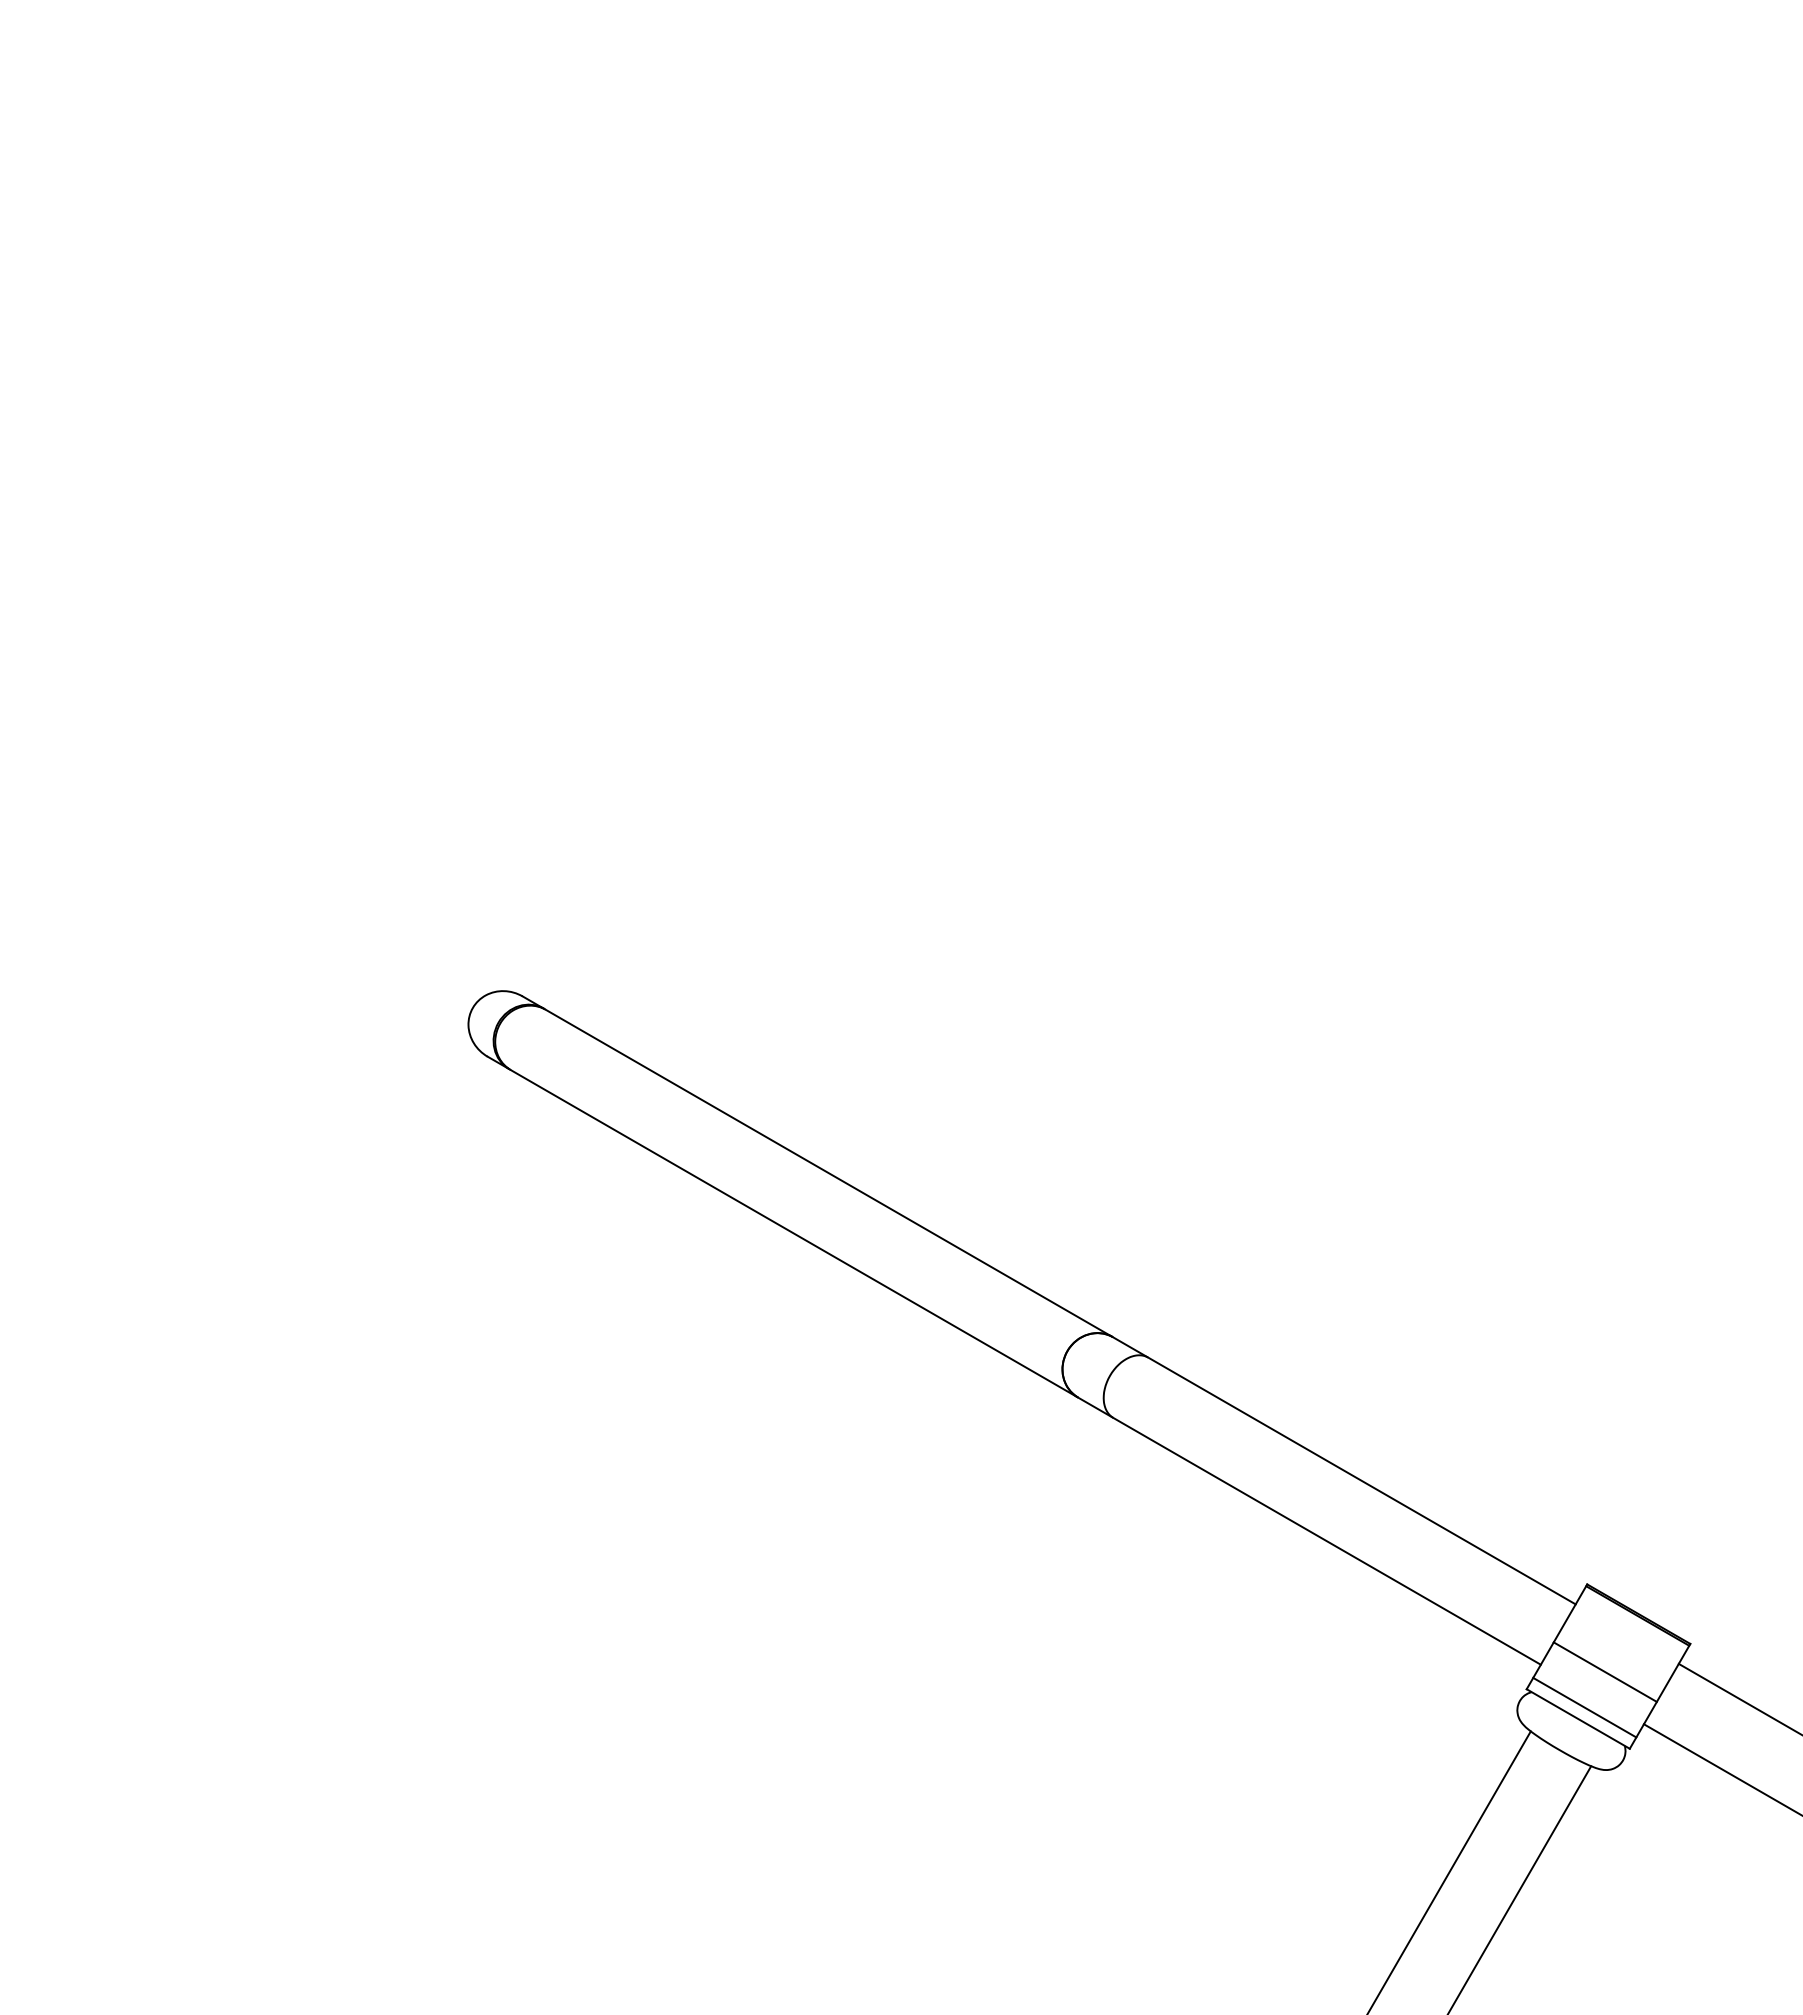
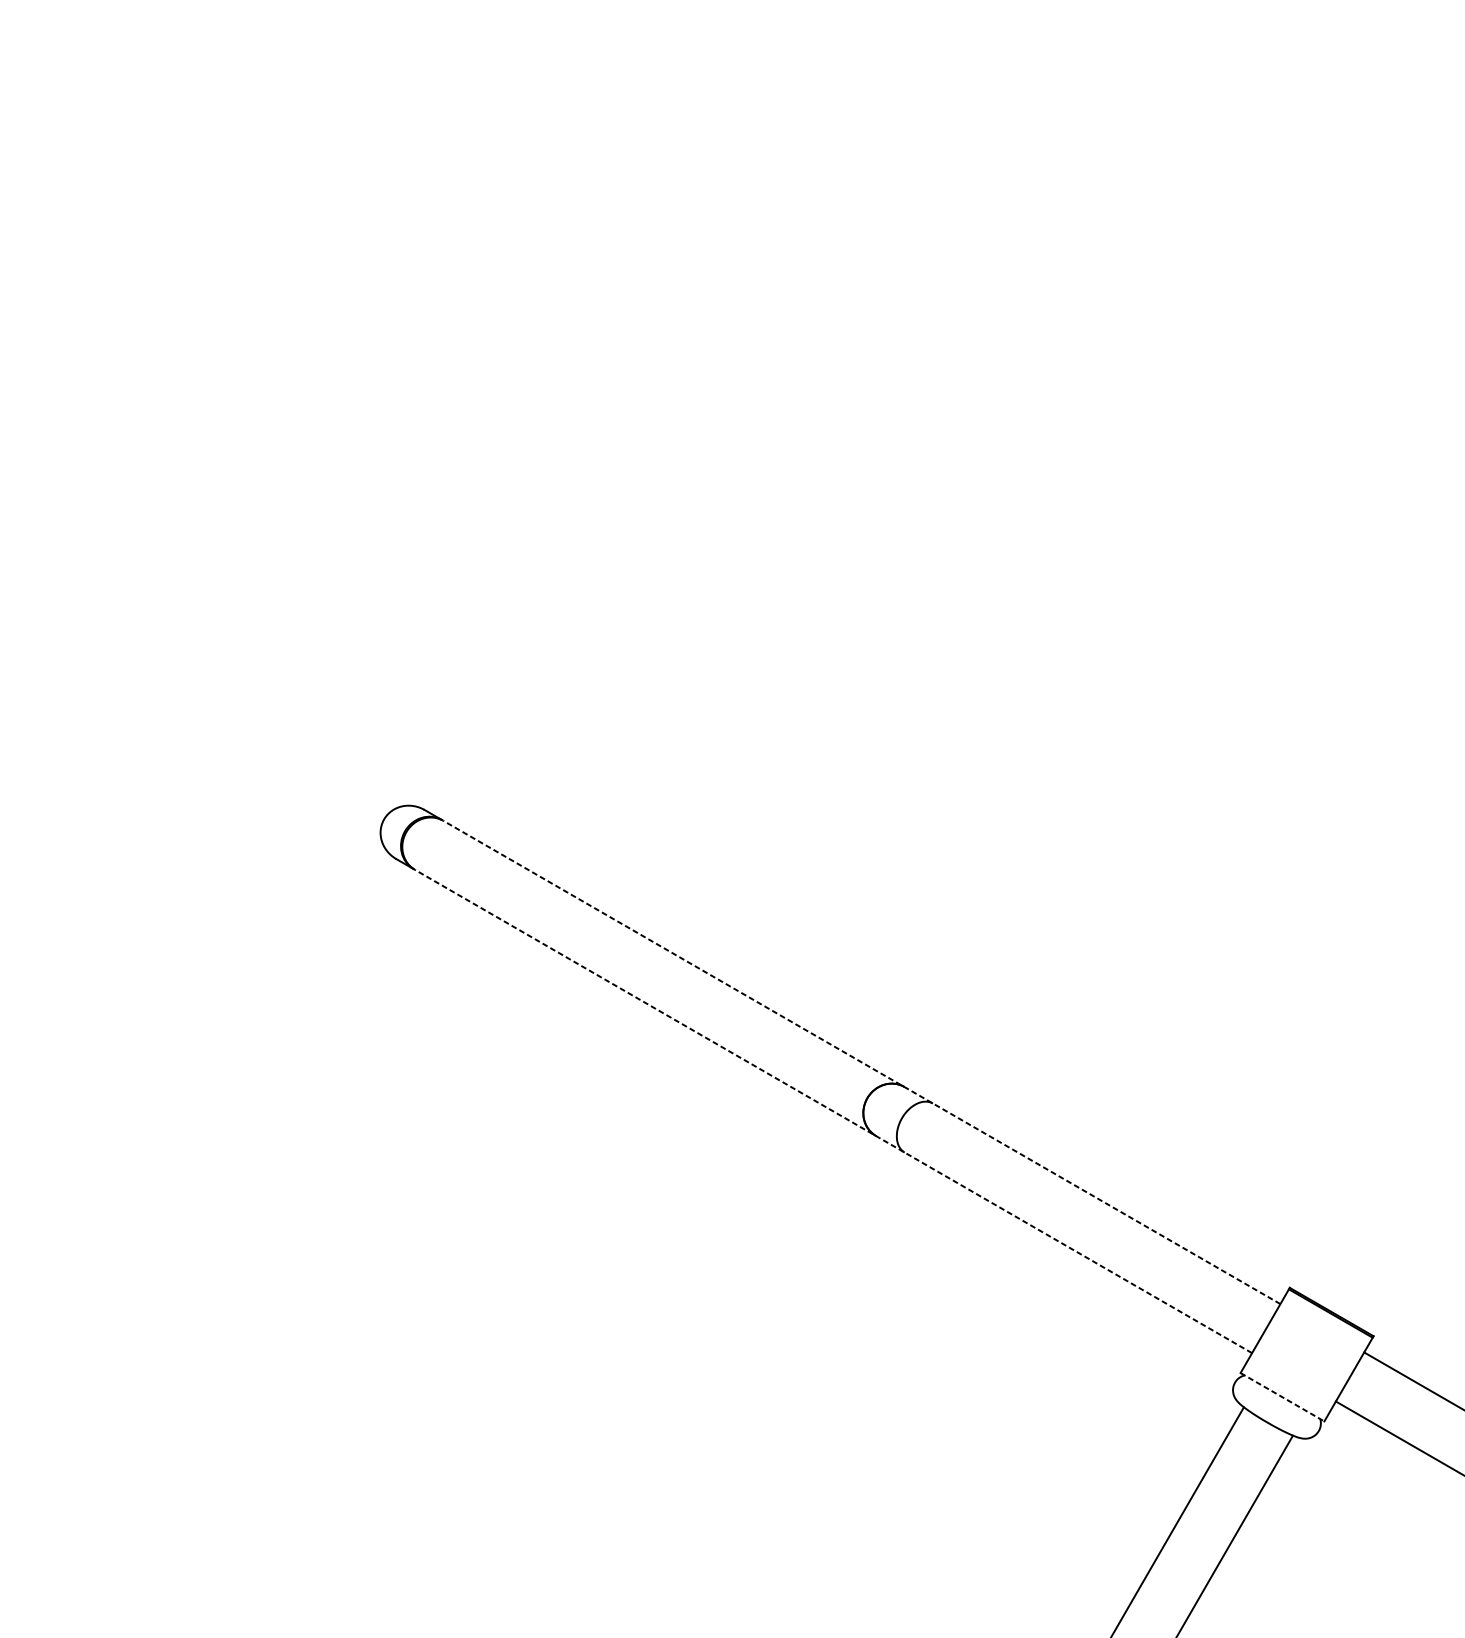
line: (1060, 1307) -> (861, 1062), solid -> dashed
line: (1025, 1367) -> (833, 1111), solid -> dashed
line: (1604, 1671) -> (1303, 1358), removed
line: (1584, 1707) -> (1287, 1387), removed
line: (1578, 1719) -> (1282, 1397), solid -> dashed

